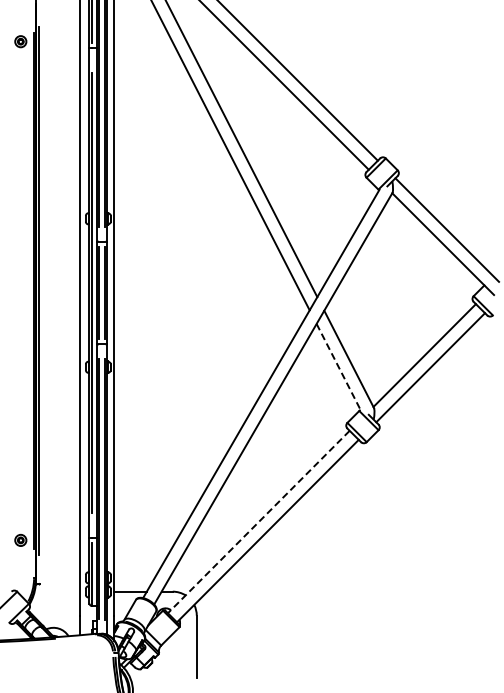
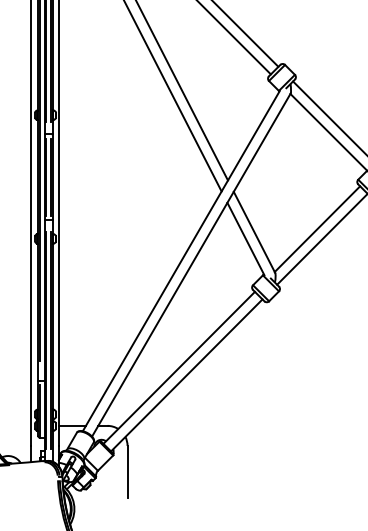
line: (338, 367) -> (245, 239), dashed -> solid
line: (258, 522) -> (178, 368), dashed -> solid

